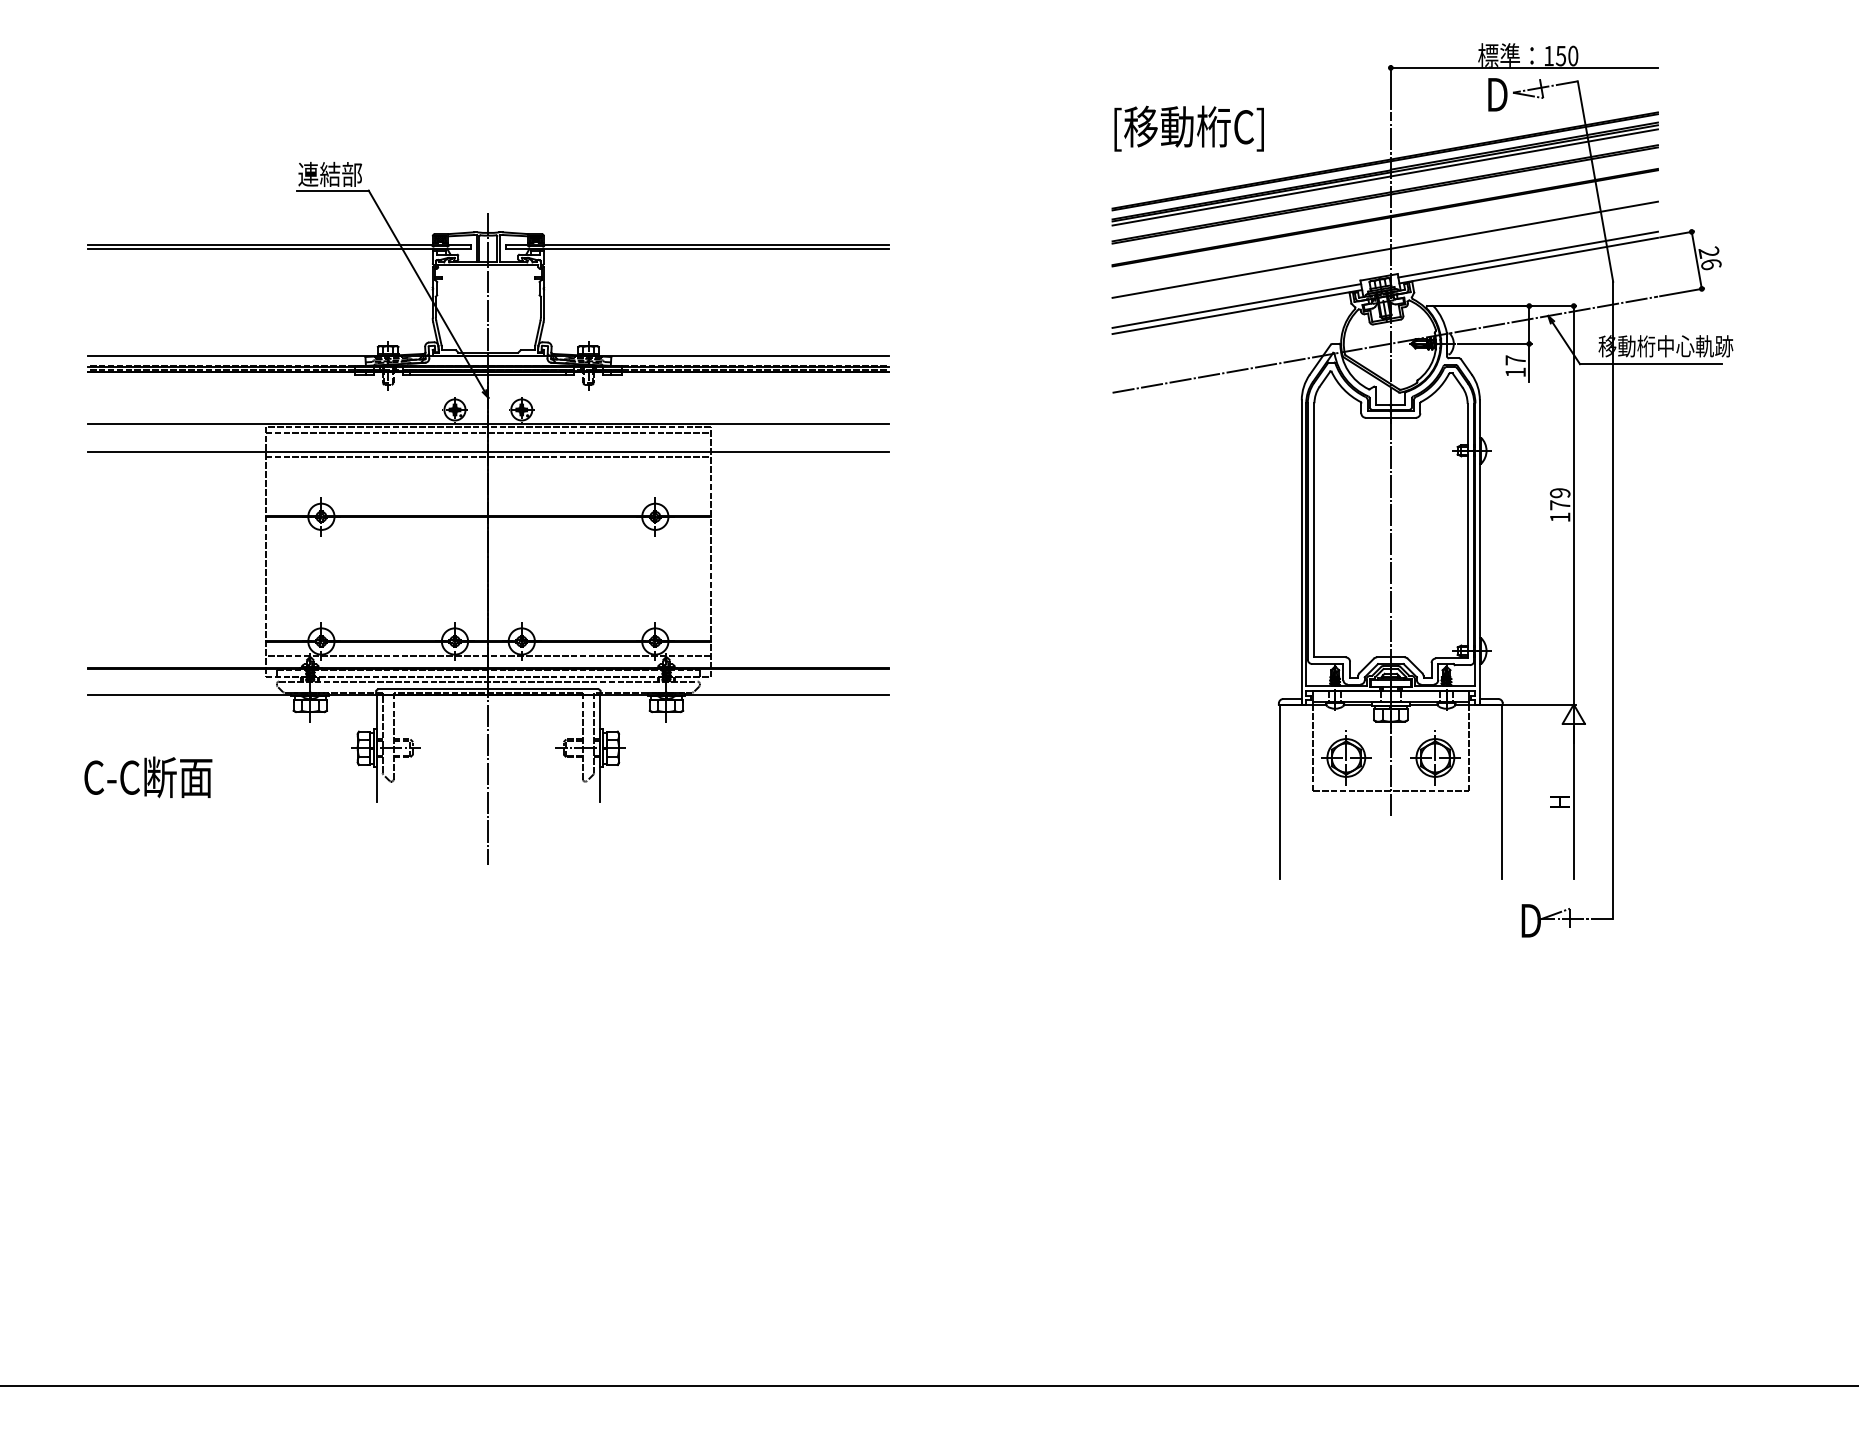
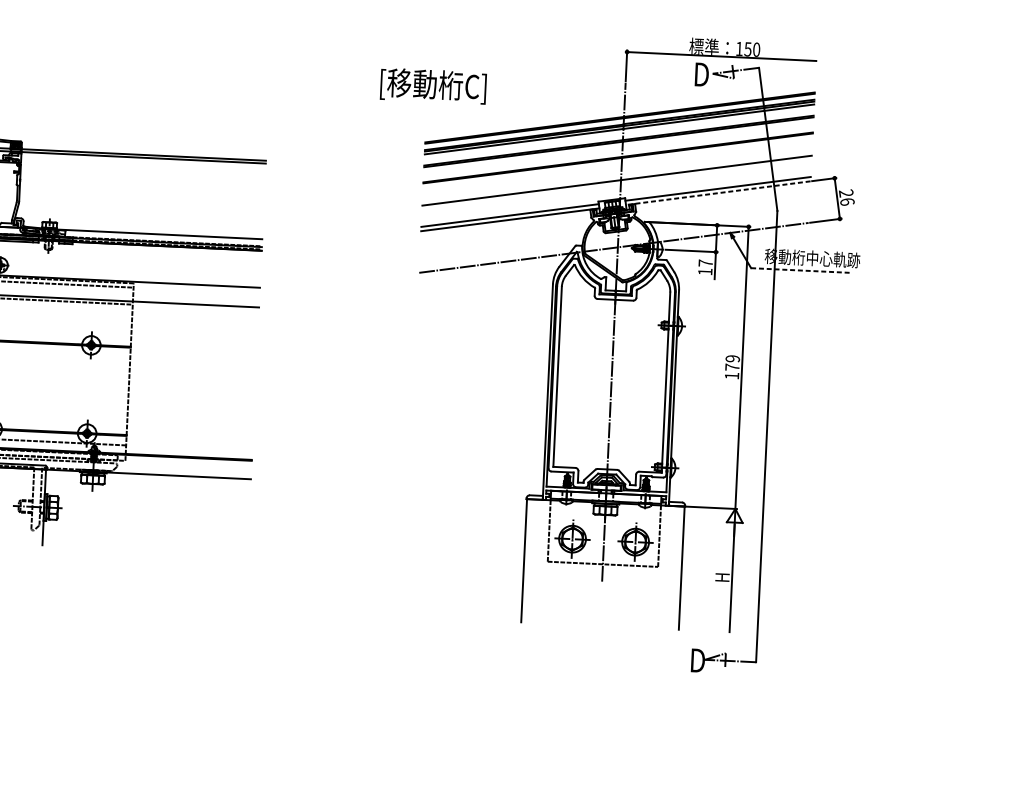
text: (1188, 128) -> (432, 85), moved
line: (1528, 260) -> (718, 193), solid -> dashed
line: (1650, 364) -> (801, 270), solid -> dashed

